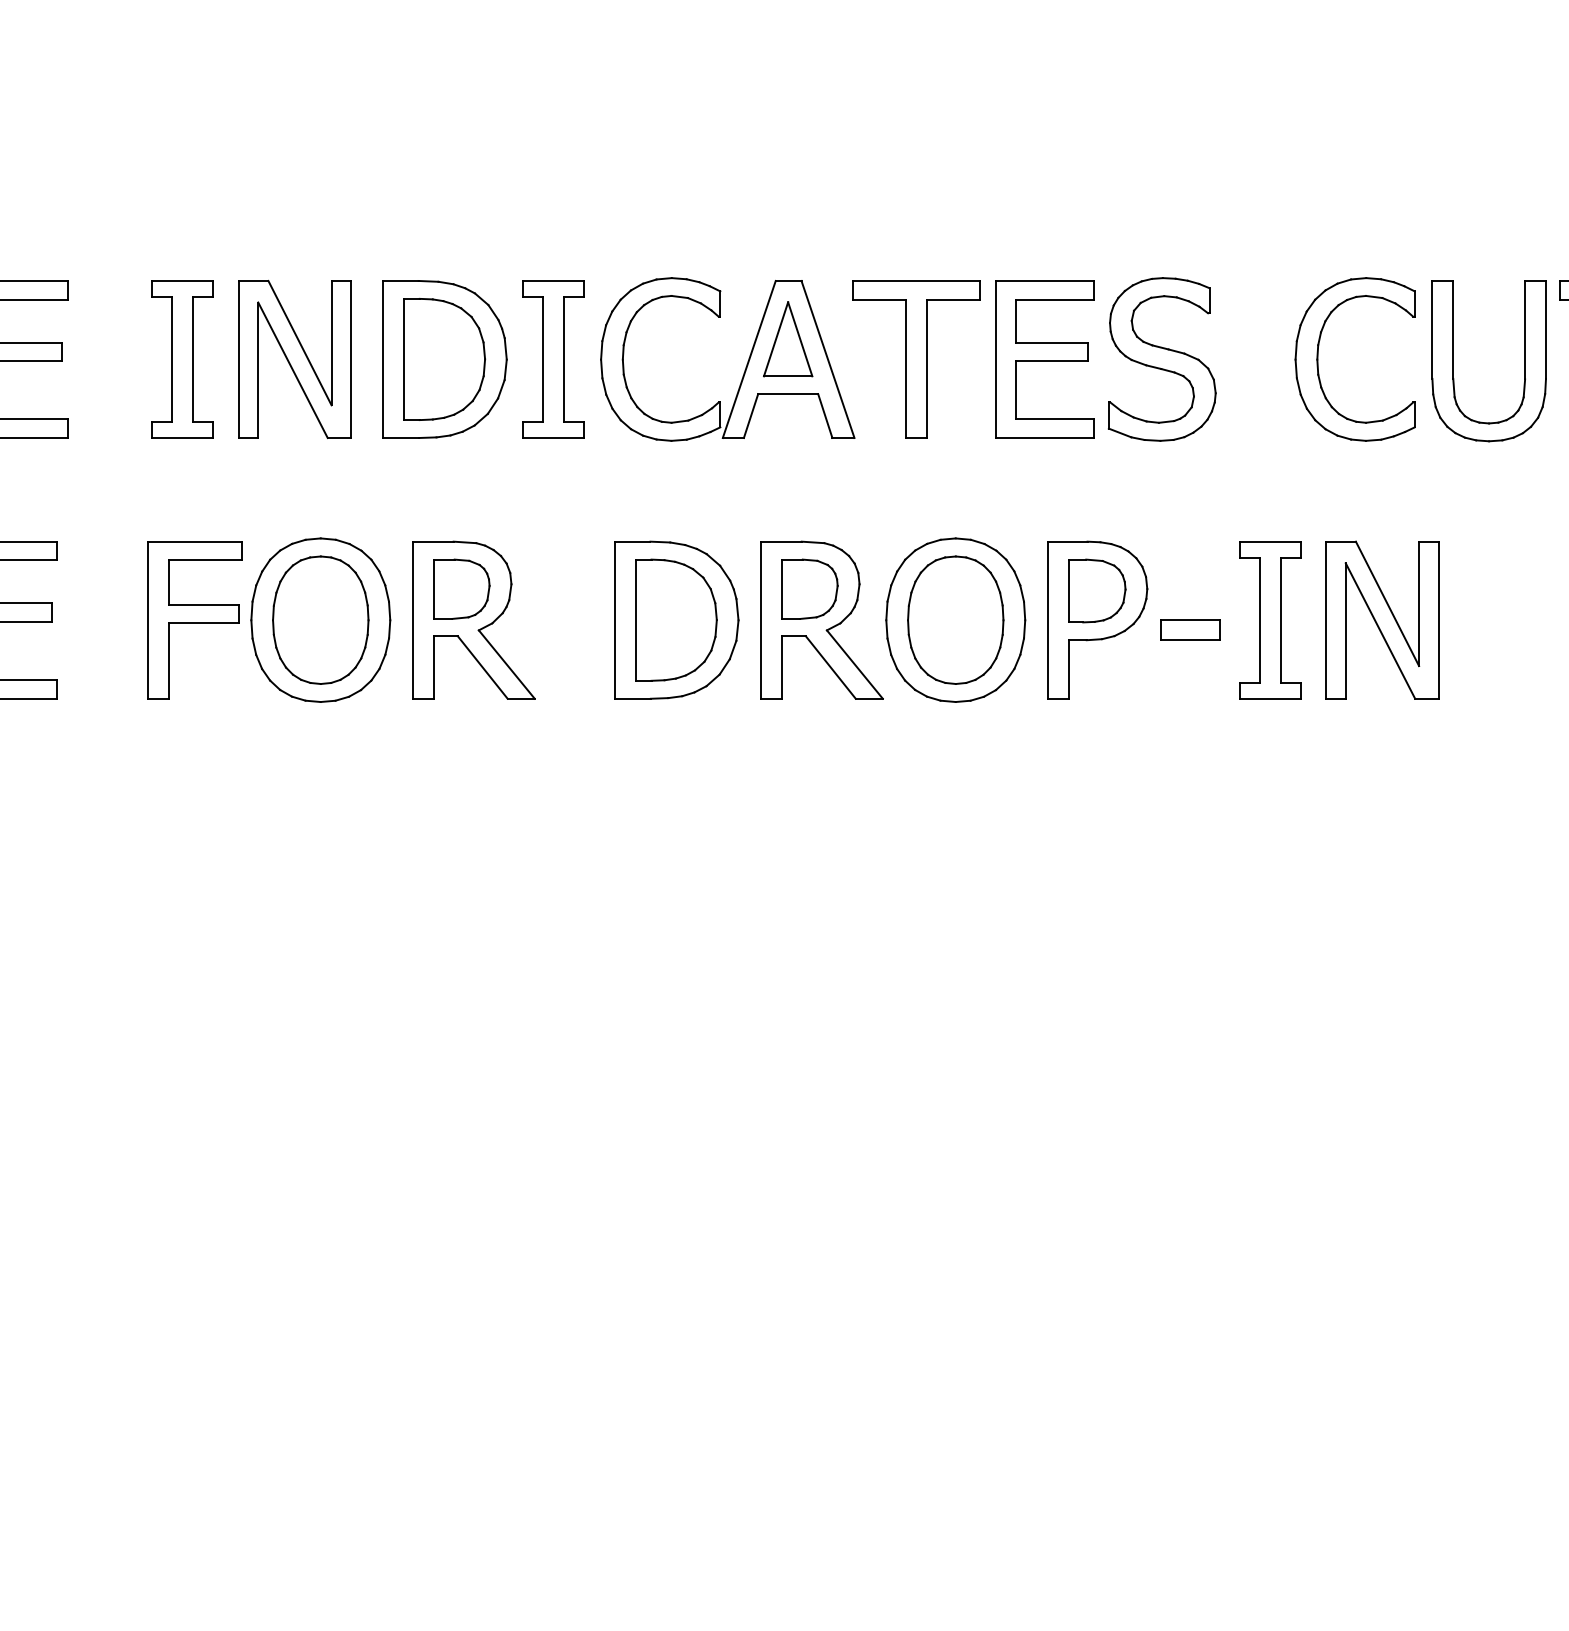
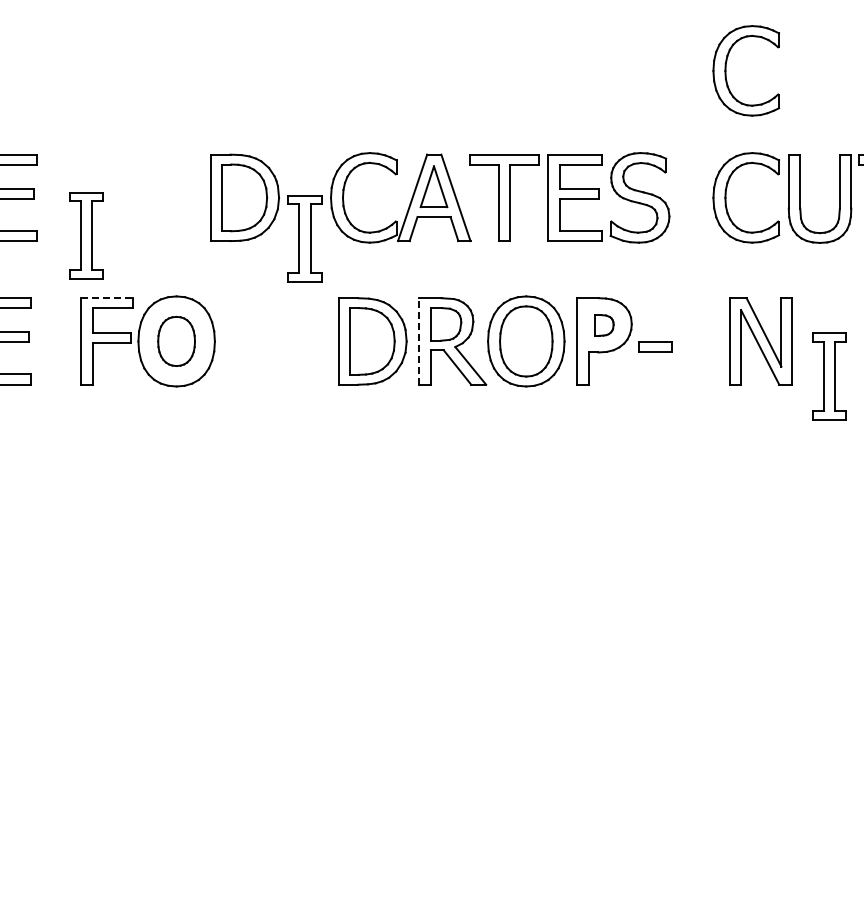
part: (1319, 128) -> (726, 70), added
part: (182, 358) -> (86, 235), moved
part: (295, 358) -> (162, 197), removed
part: (552, 358) -> (304, 238), moved
line: (195, 542) -> (107, 298), solid -> dashed
part: (1097, 591) -> (604, 325), size x0.6
line: (761, 618) -> (419, 340), solid -> dashed
part: (320, 620) -> (176, 341), size x0.7
part: (474, 620) -> (261, 341), removed
part: (1270, 620) -> (829, 376), moved

